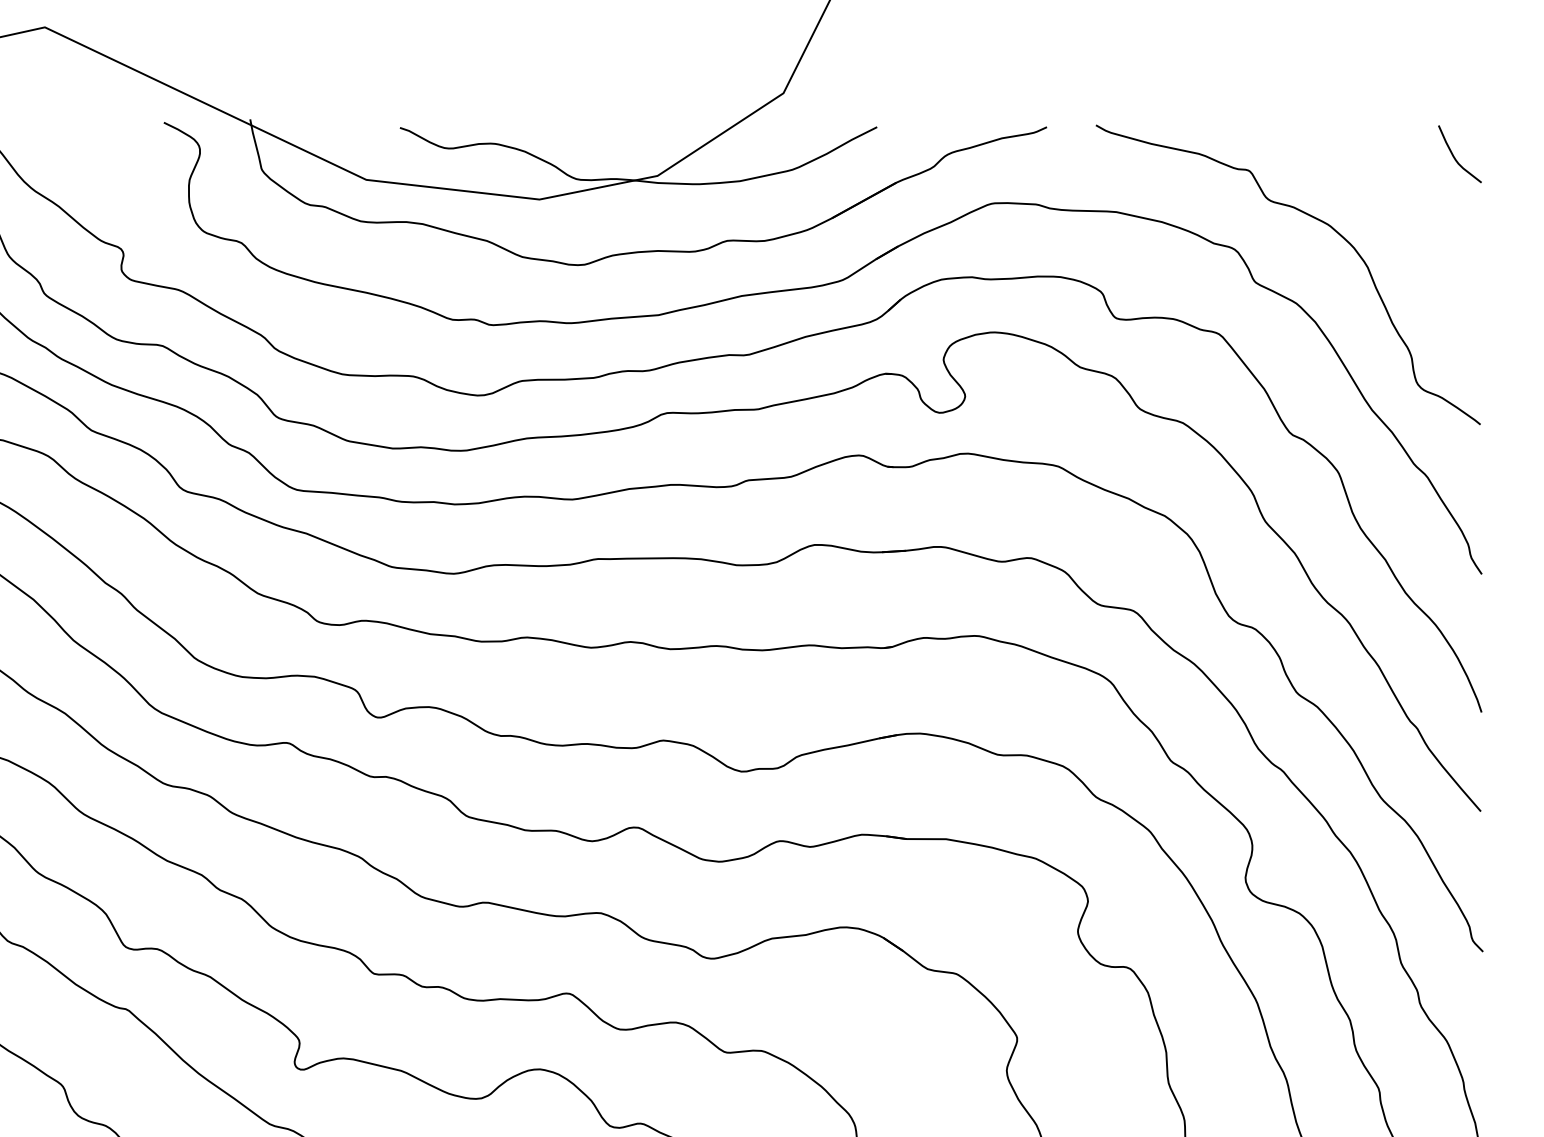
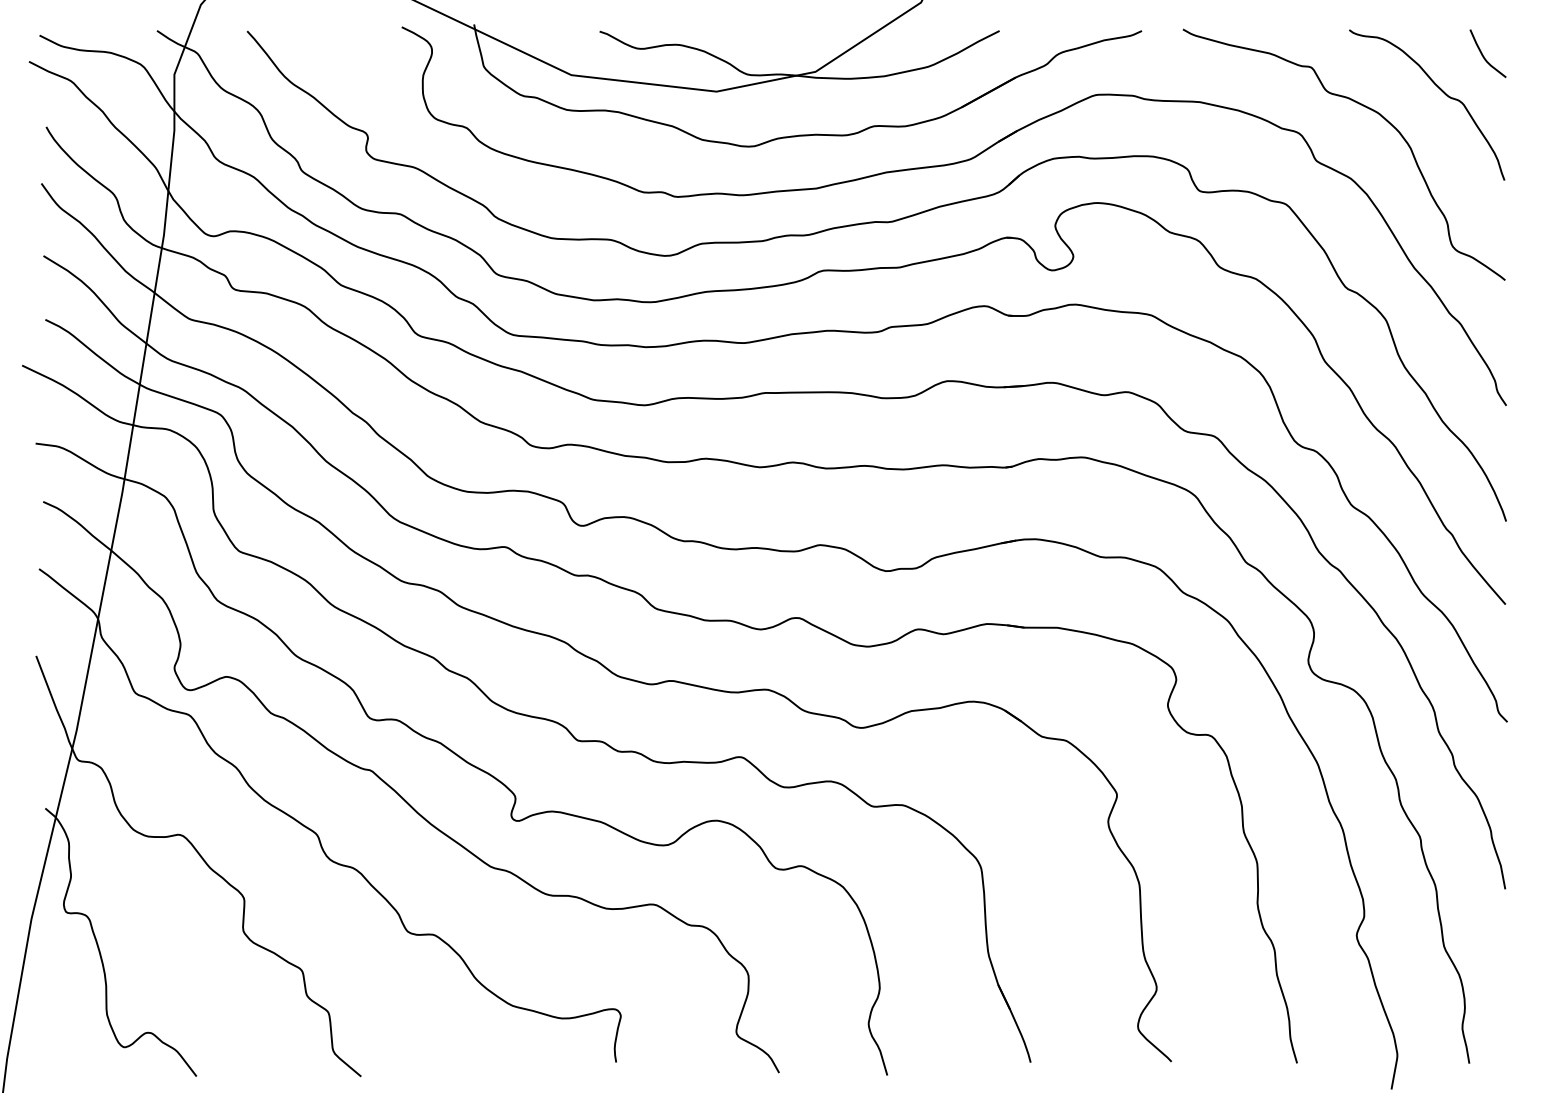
curve: (1403, 198) -> (1440, 90), added

